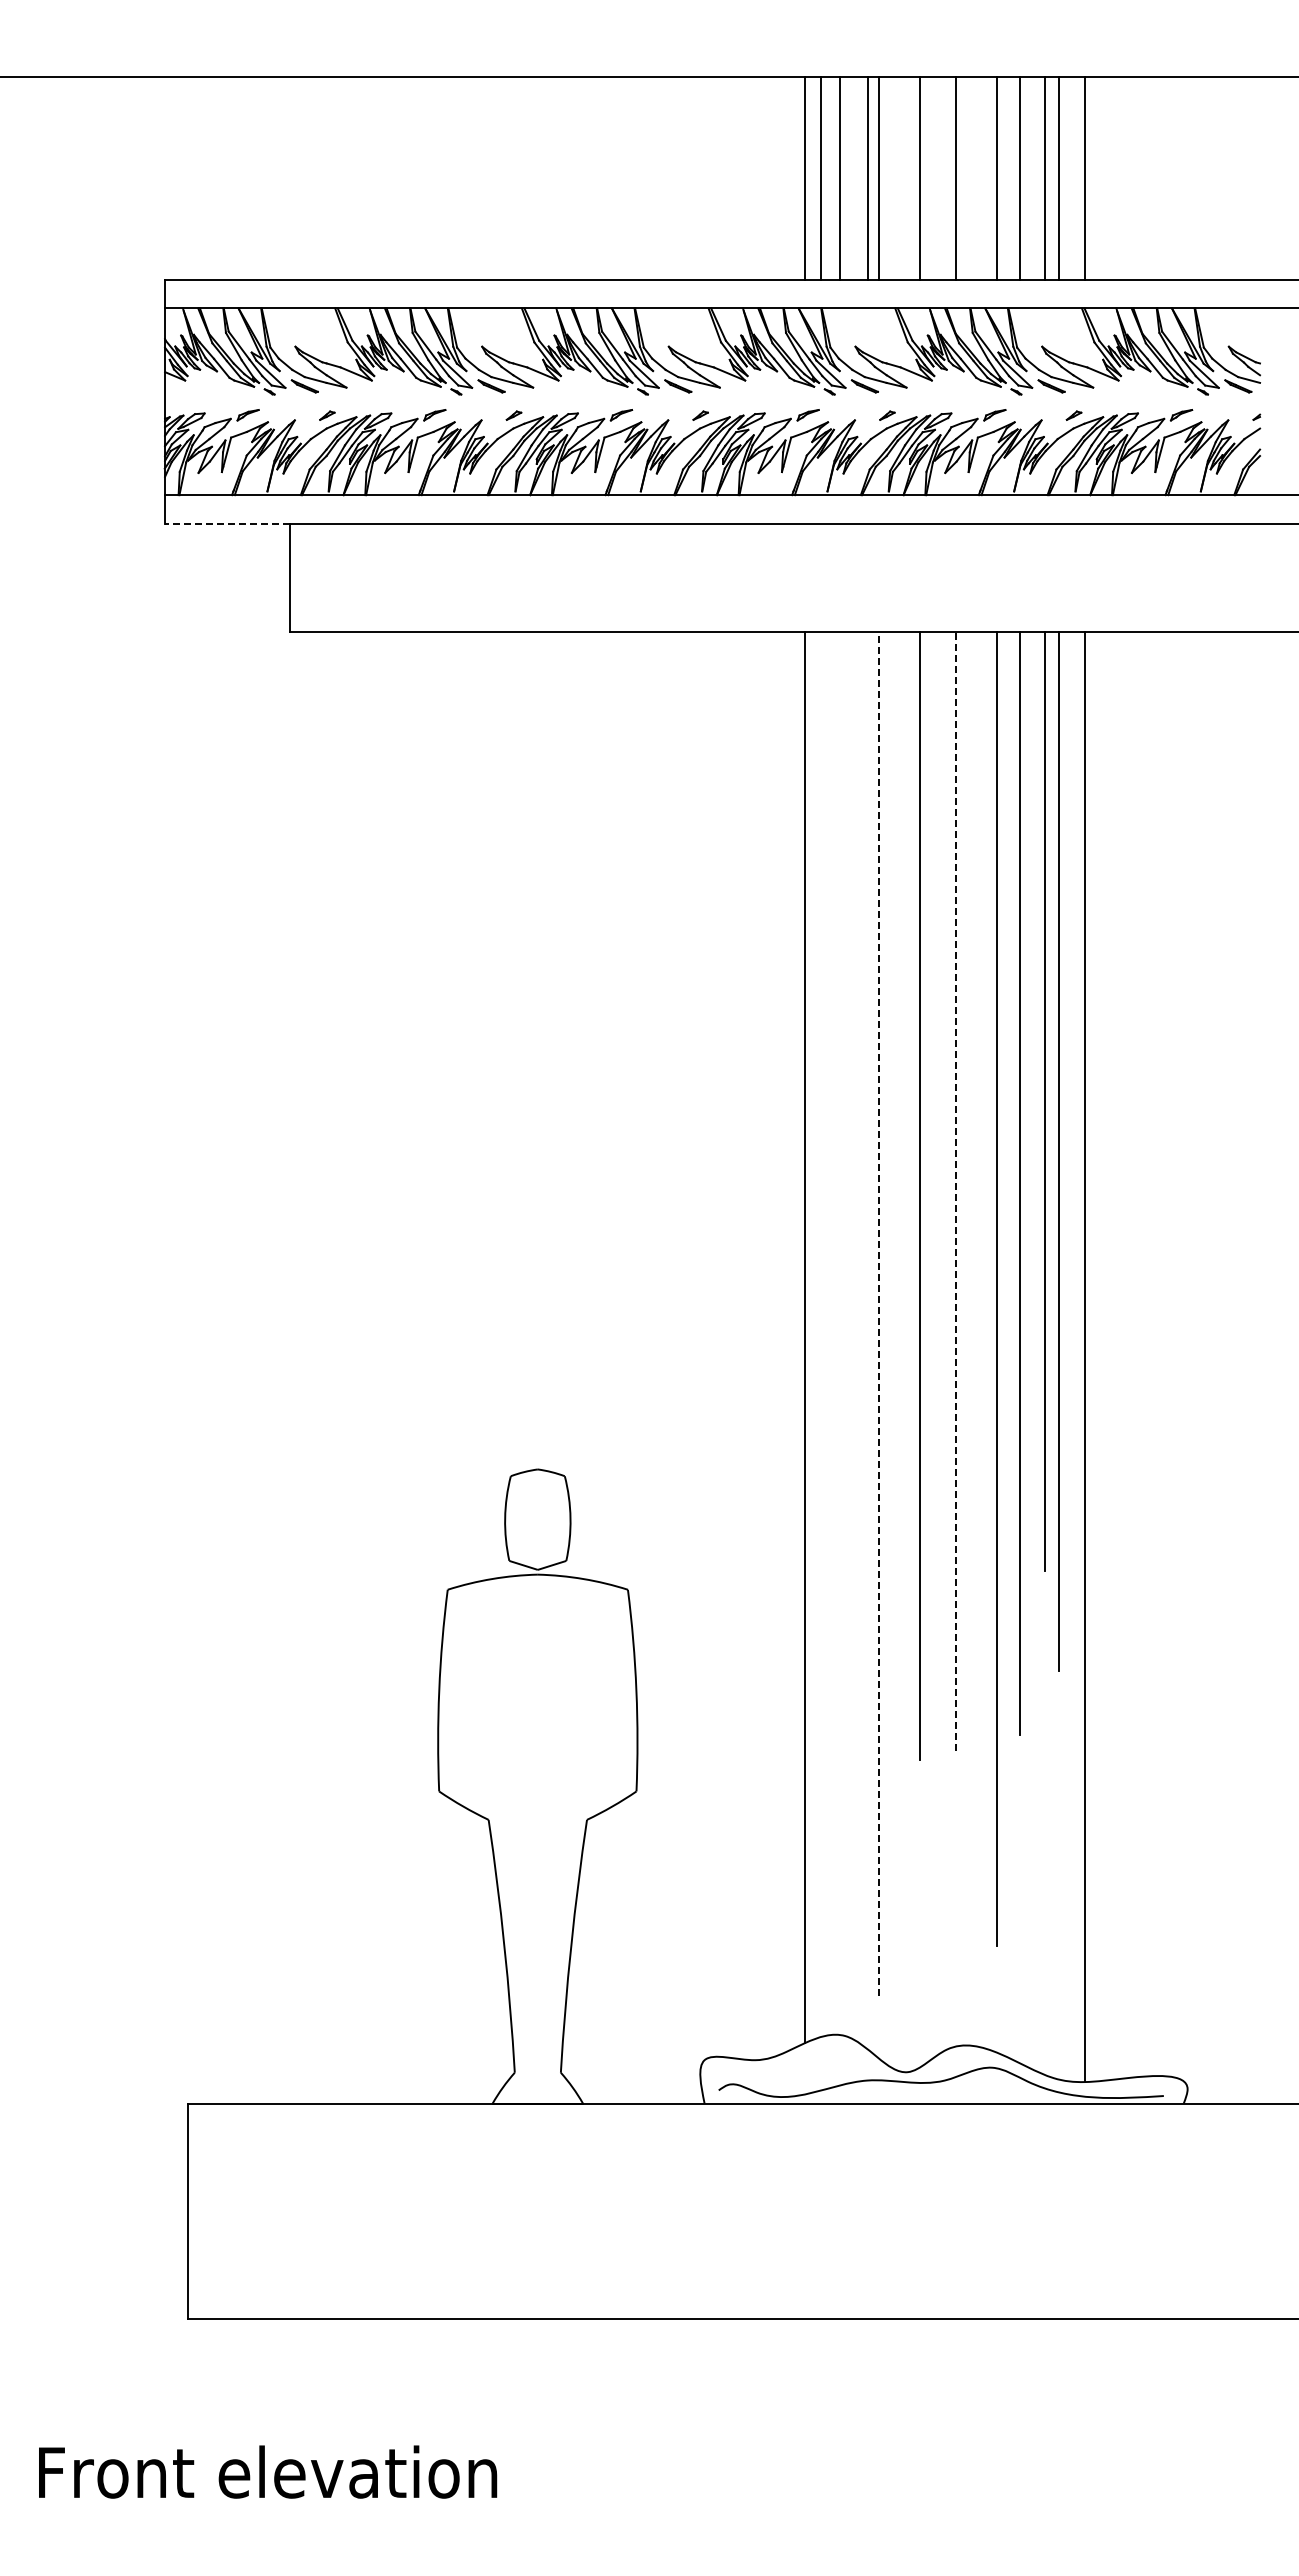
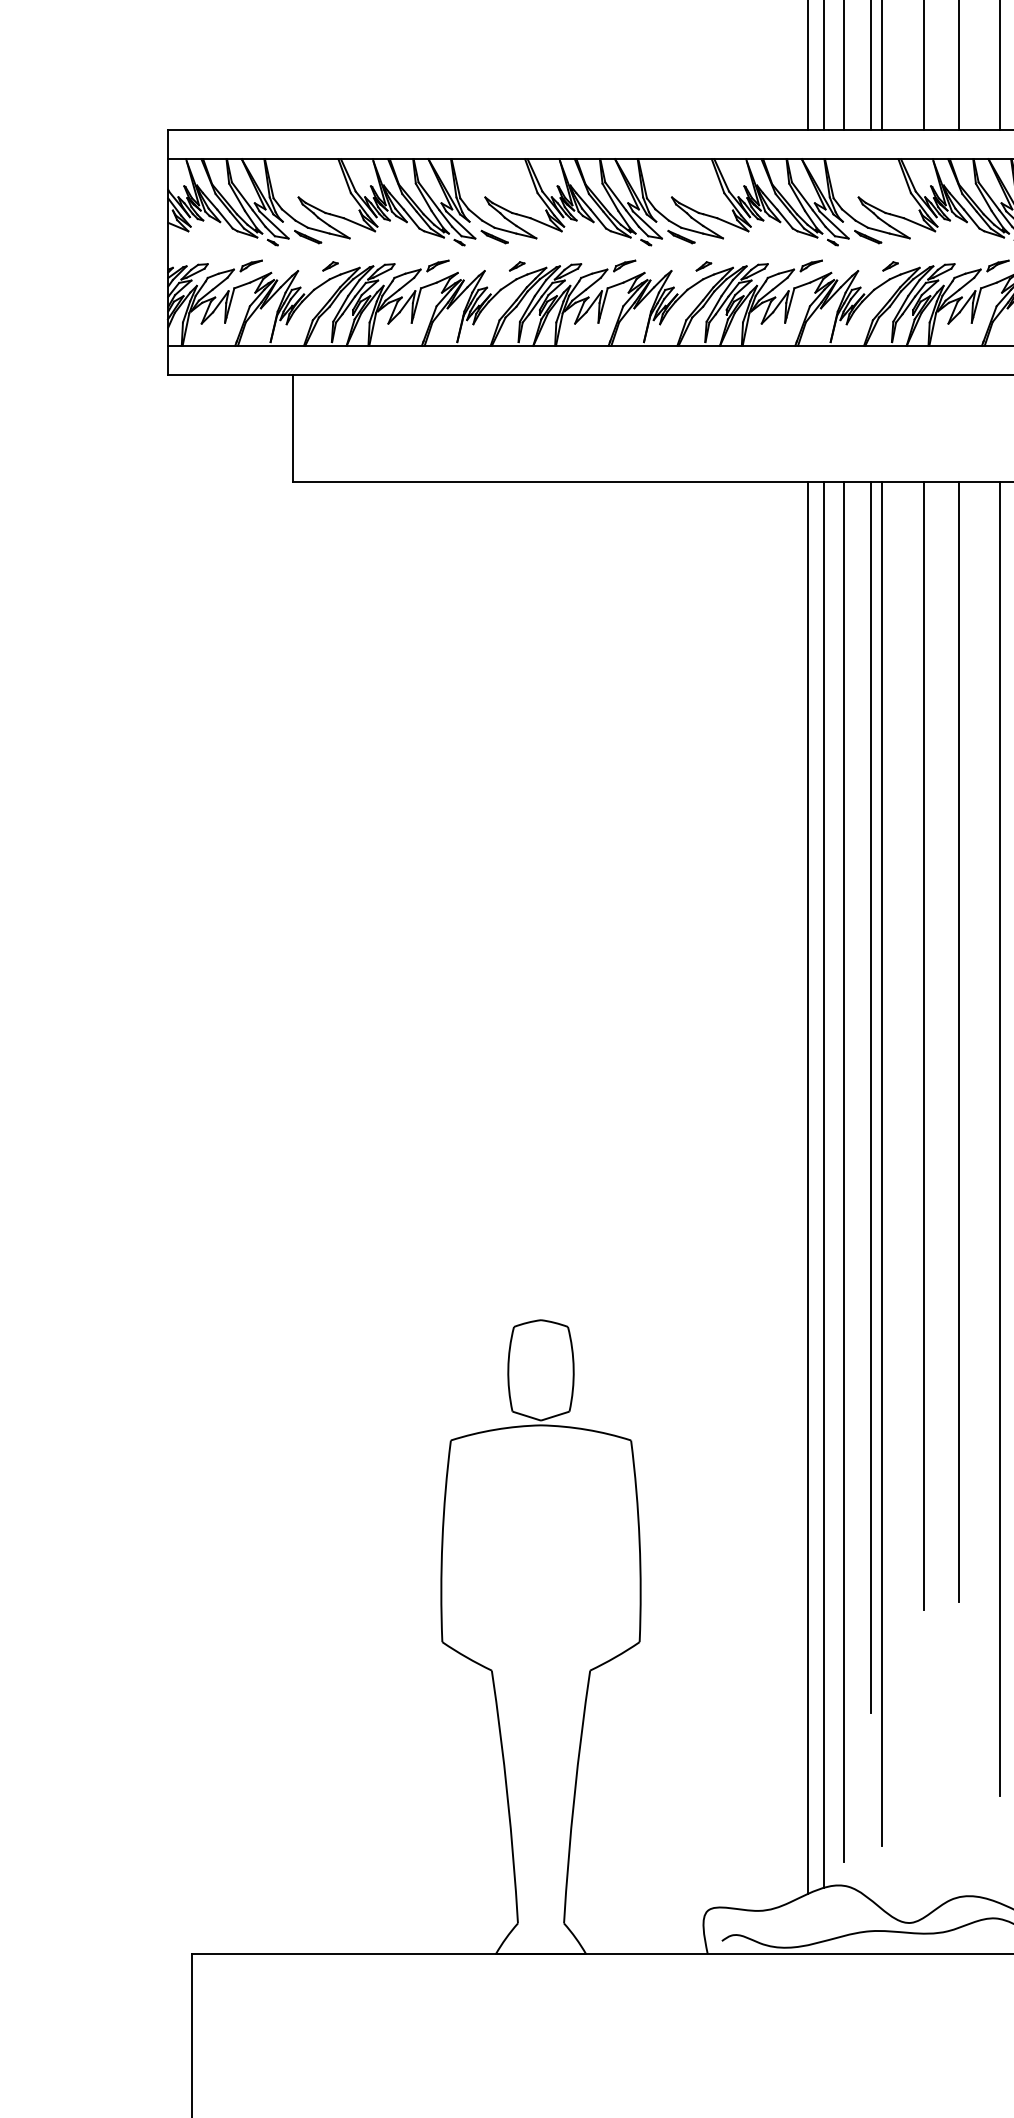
line: (226, 523) -> (229, 374), dashed -> solid
line: (955, 1191) -> (958, 1042), dashed -> solid
line: (867, 1246) -> (870, 1097), added
line: (879, 1313) -> (882, 1164), dashed -> solid
line: (840, 1321) -> (843, 1172), added
line: (821, 1334) -> (824, 1185), added

